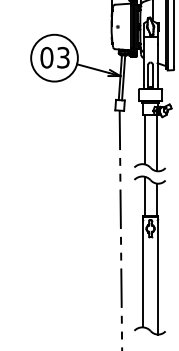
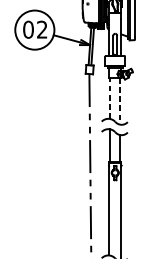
text: (63, 57) -> (42, 29), 03 -> 02
line: (144, 139) -> (110, 98), solid -> dashed
line: (156, 143) -> (120, 101), solid -> dashed

